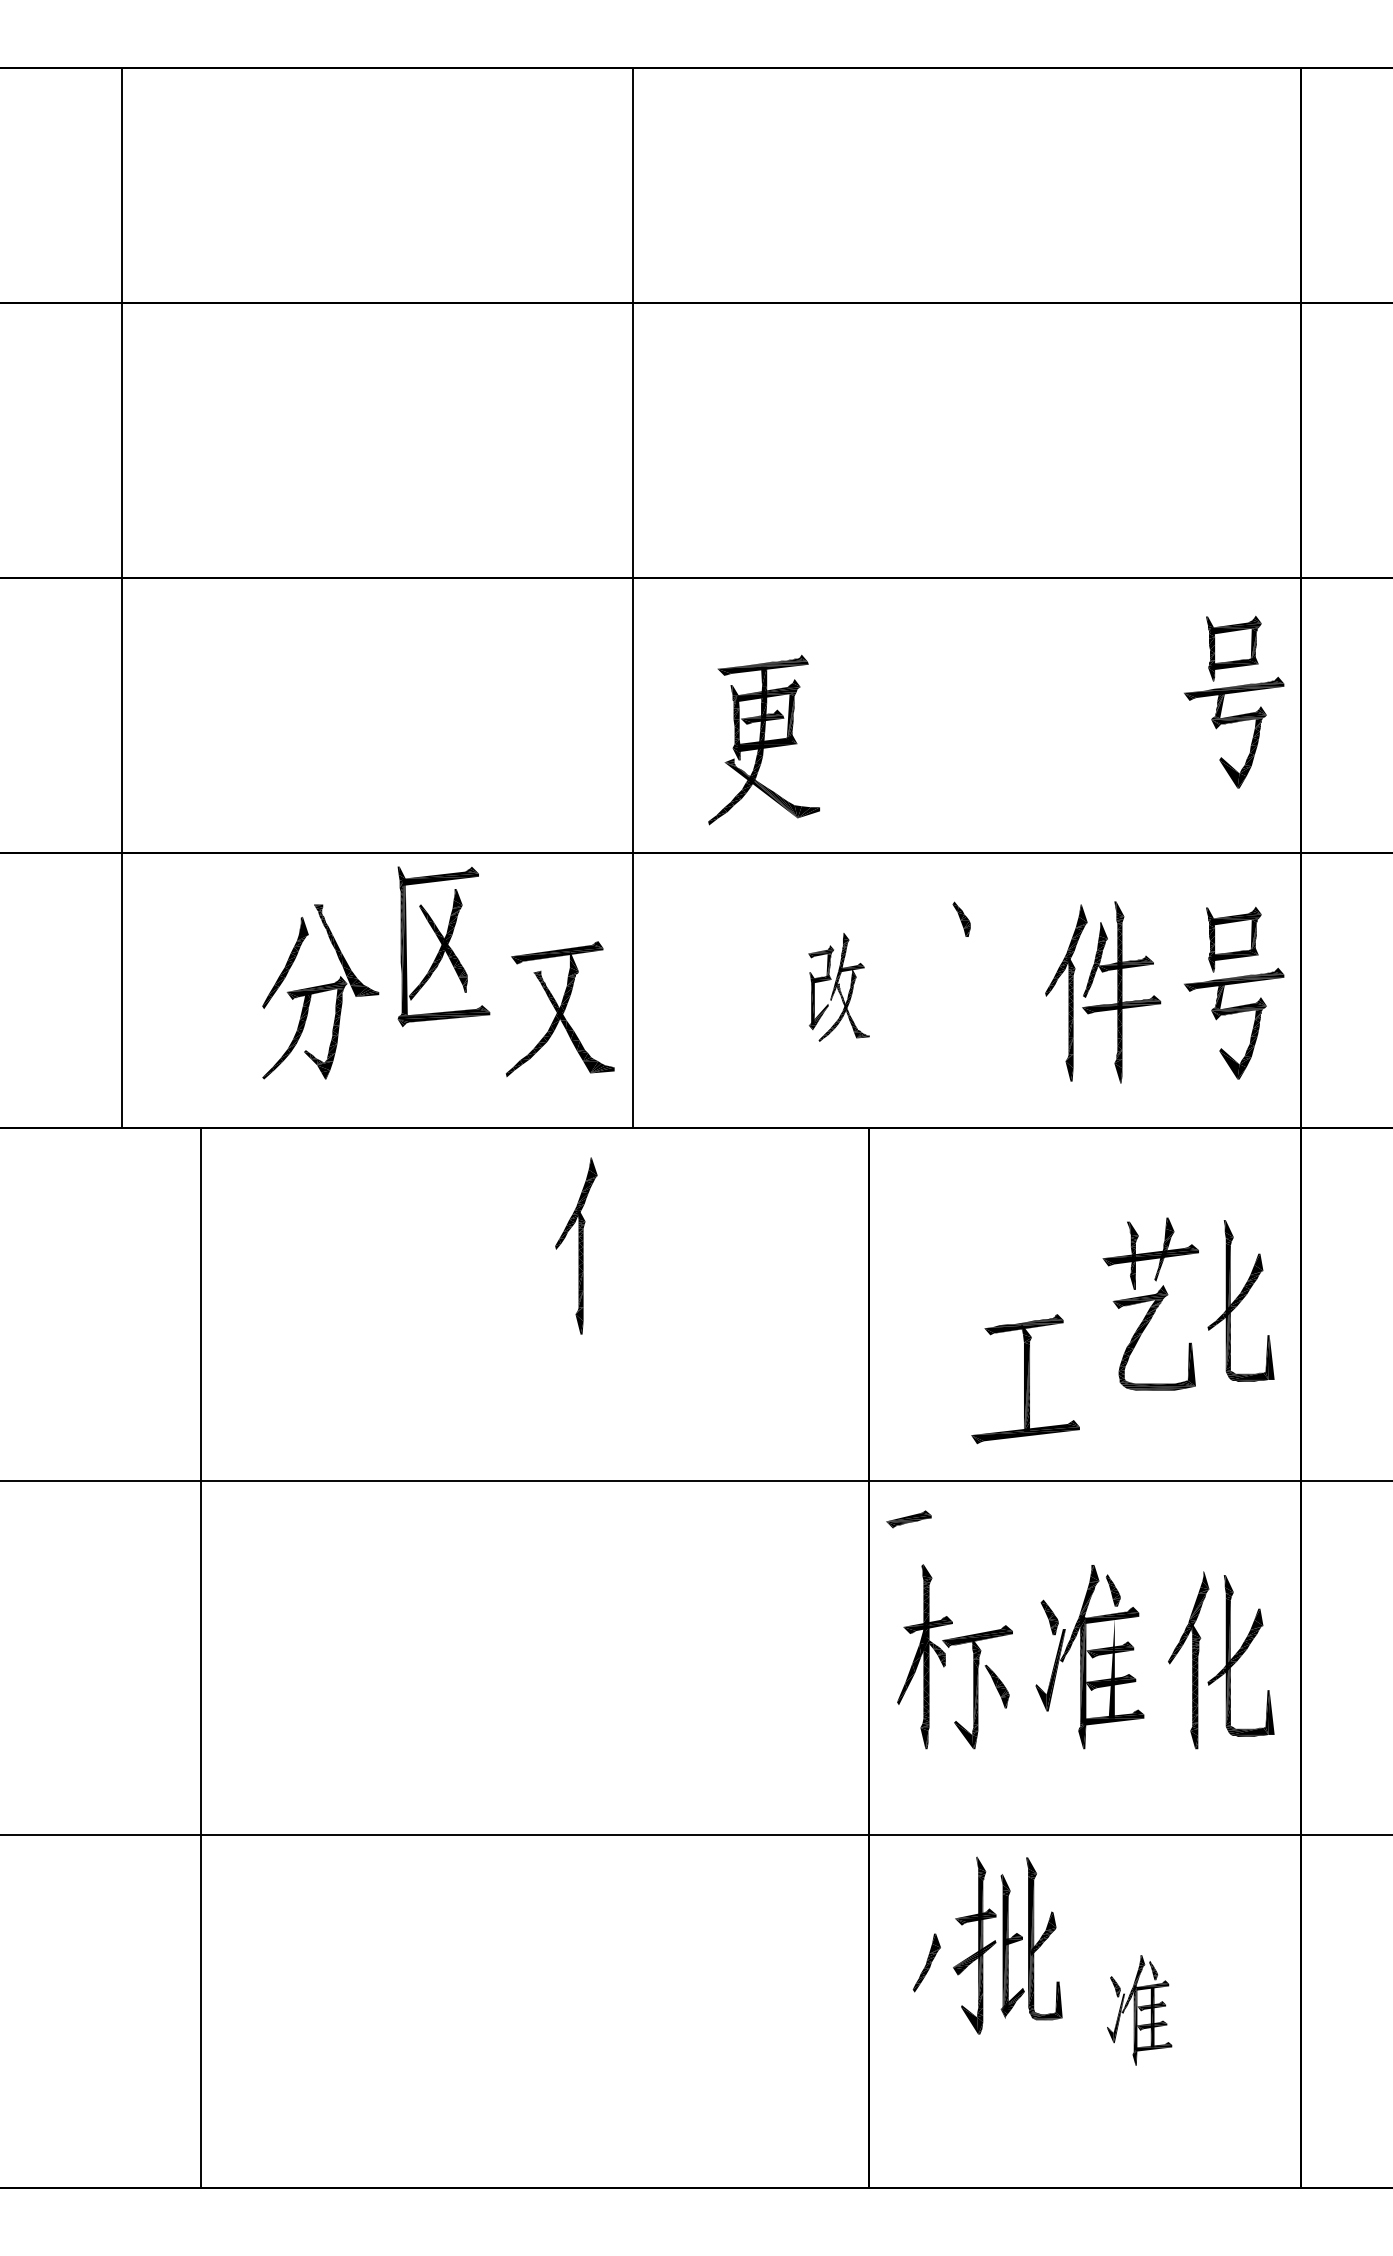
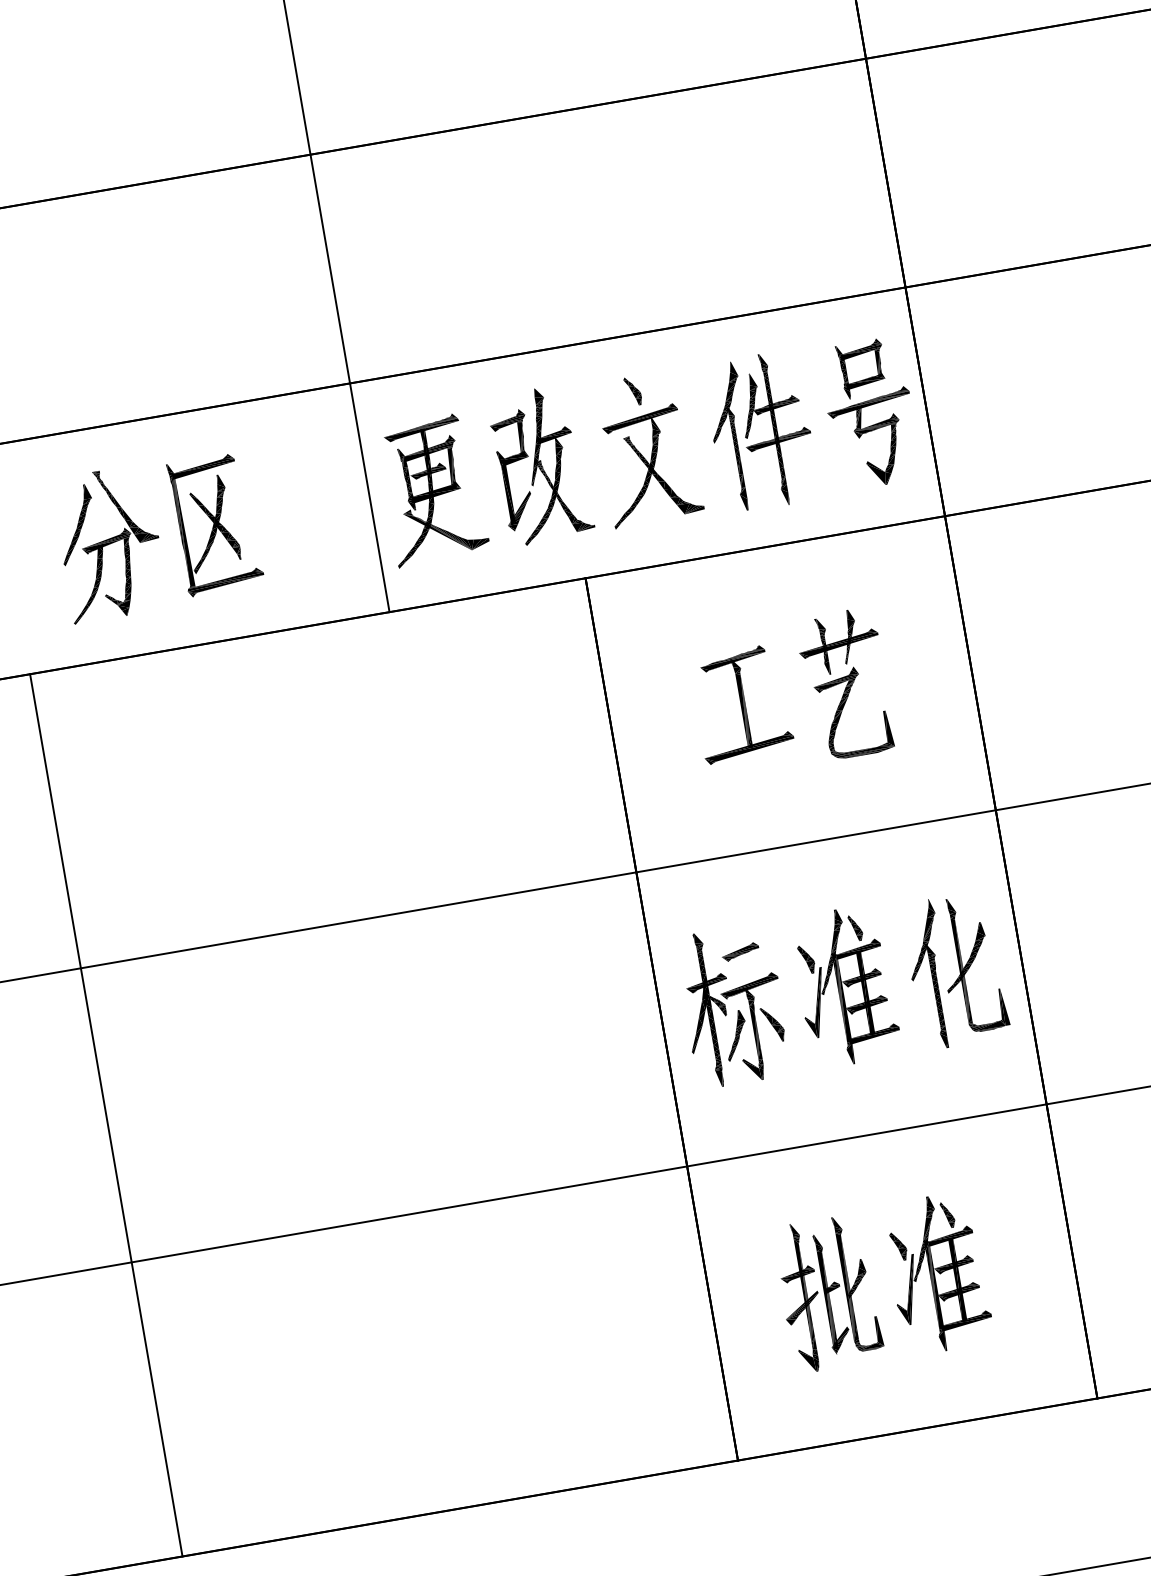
part: (1234, 693) -> (827, 164), removed
part: (763, 739) -> (432, 489), moved
part: (443, 946) -> (215, 524), moved
part: (838, 987) -> (540, 465), size x1.67
part: (559, 1009) -> (650, 465), moved
part: (576, 1245) -> (359, 718), removed
part: (1240, 1300) -> (919, 668), removed
part: (1025, 1379) -> (741, 704), moved
part: (908, 1519) -> (740, 952), moved
fill: (1111, 1667) -> (865, 992), added
part: (1007, 1945) -> (828, 1293), moved
part: (926, 1962) -> (735, 1035), moved
part: (1139, 2010) -> (937, 1273), size x1.67

